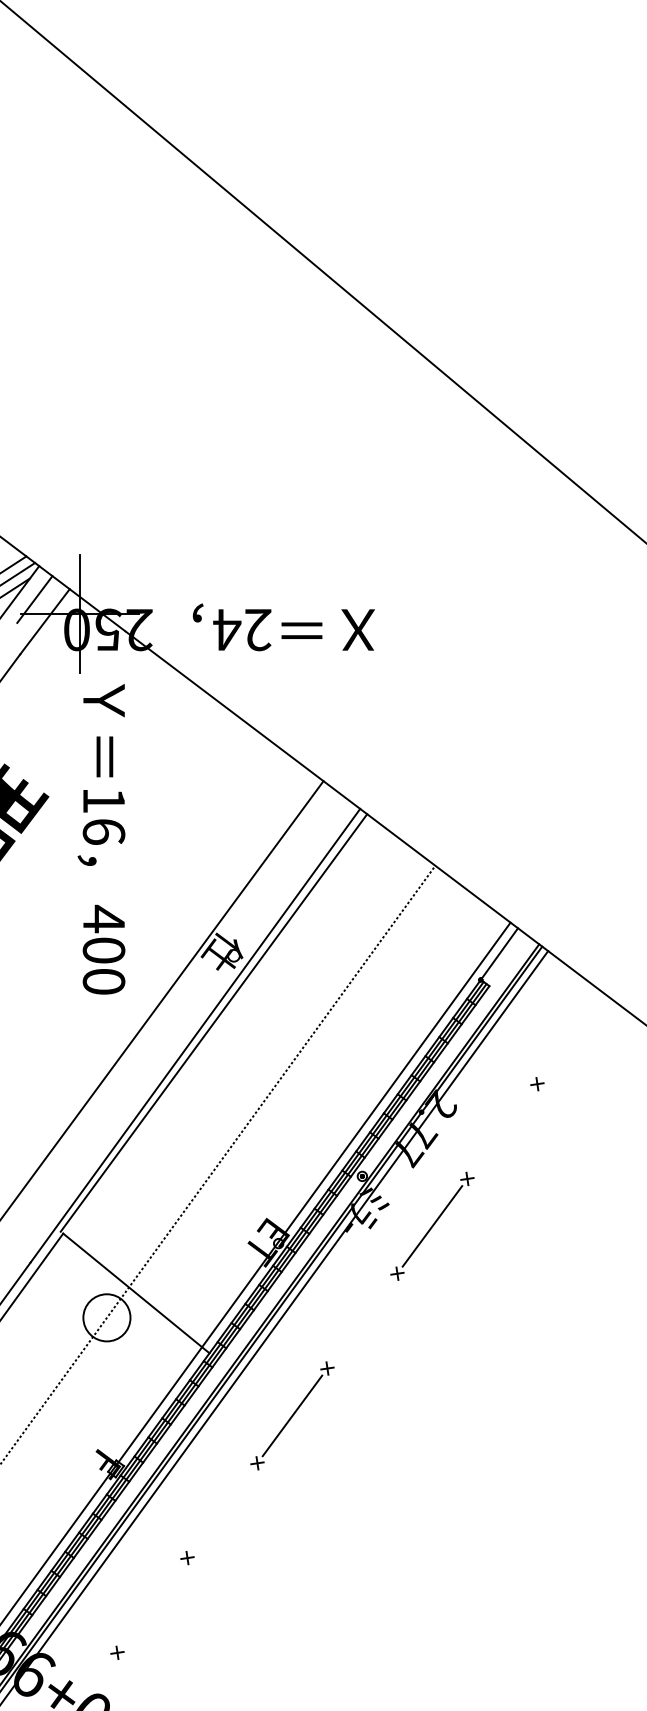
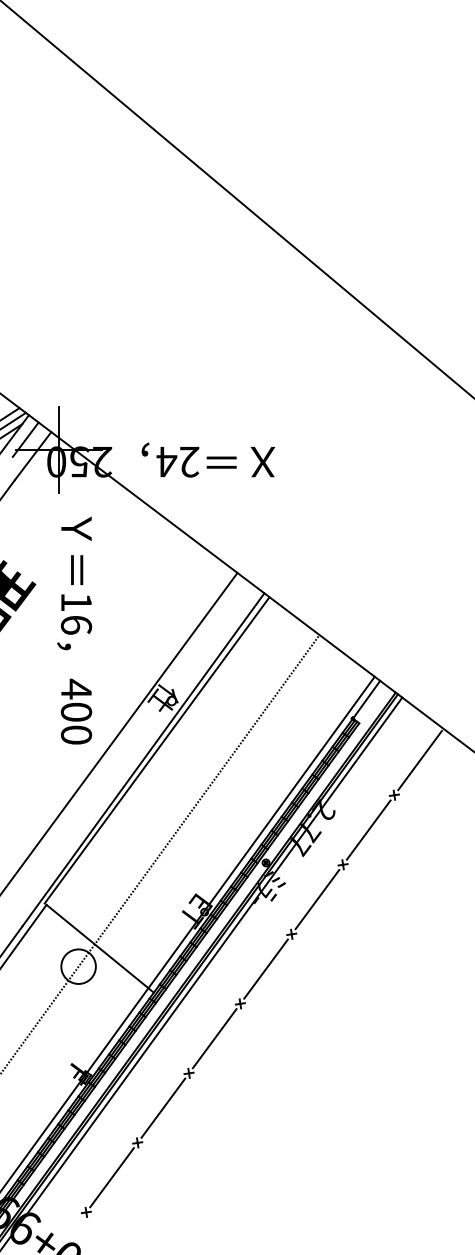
text: (101, 839) -> (74, 630), moved
line: (571, 1036) -> (419, 760), added
line: (502, 1130) -> (368, 829), added
line: (361, 1320) -> (265, 968), added
line: (222, 1509) -> (163, 1107), added
line: (151, 1605) -> (111, 1177), added

